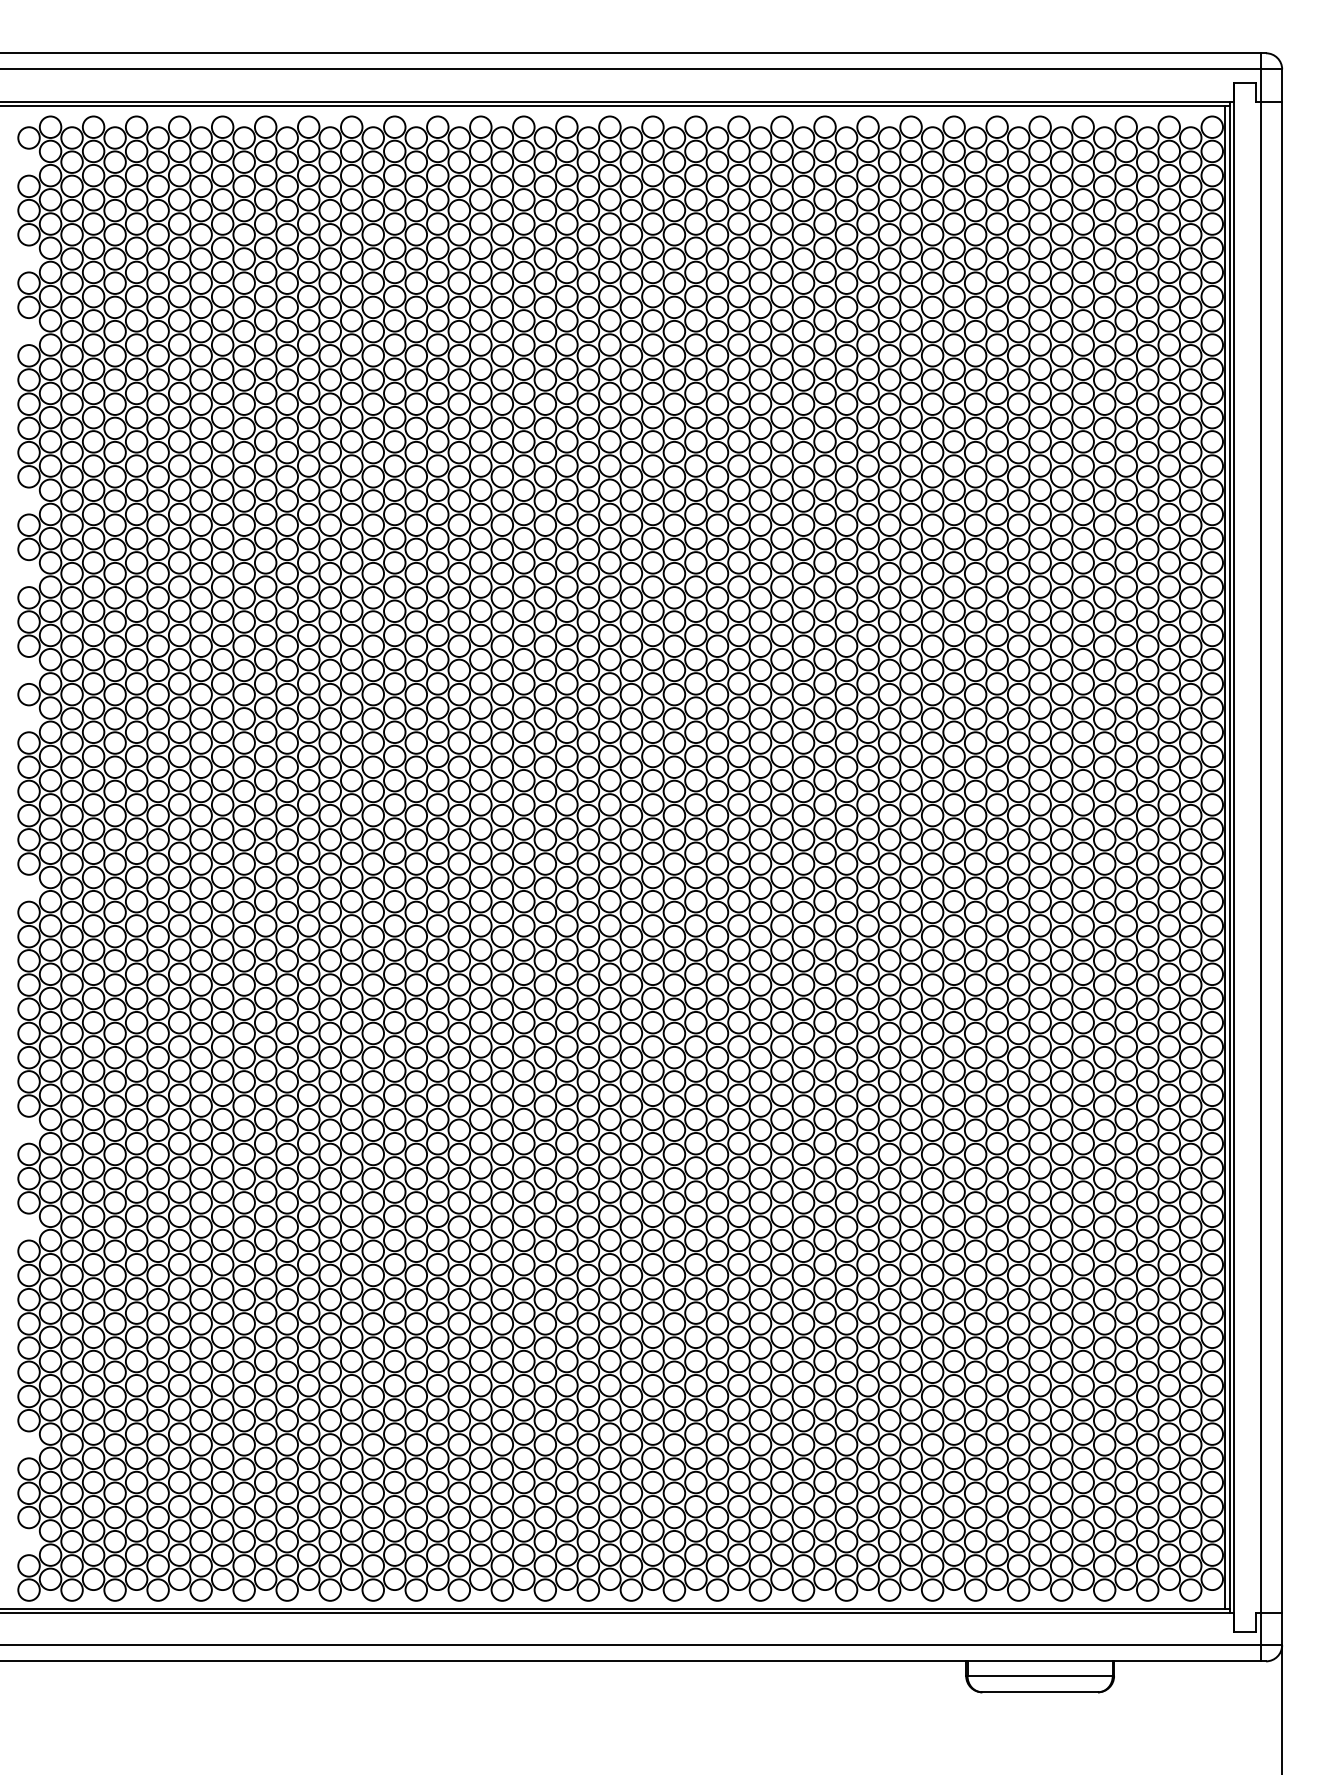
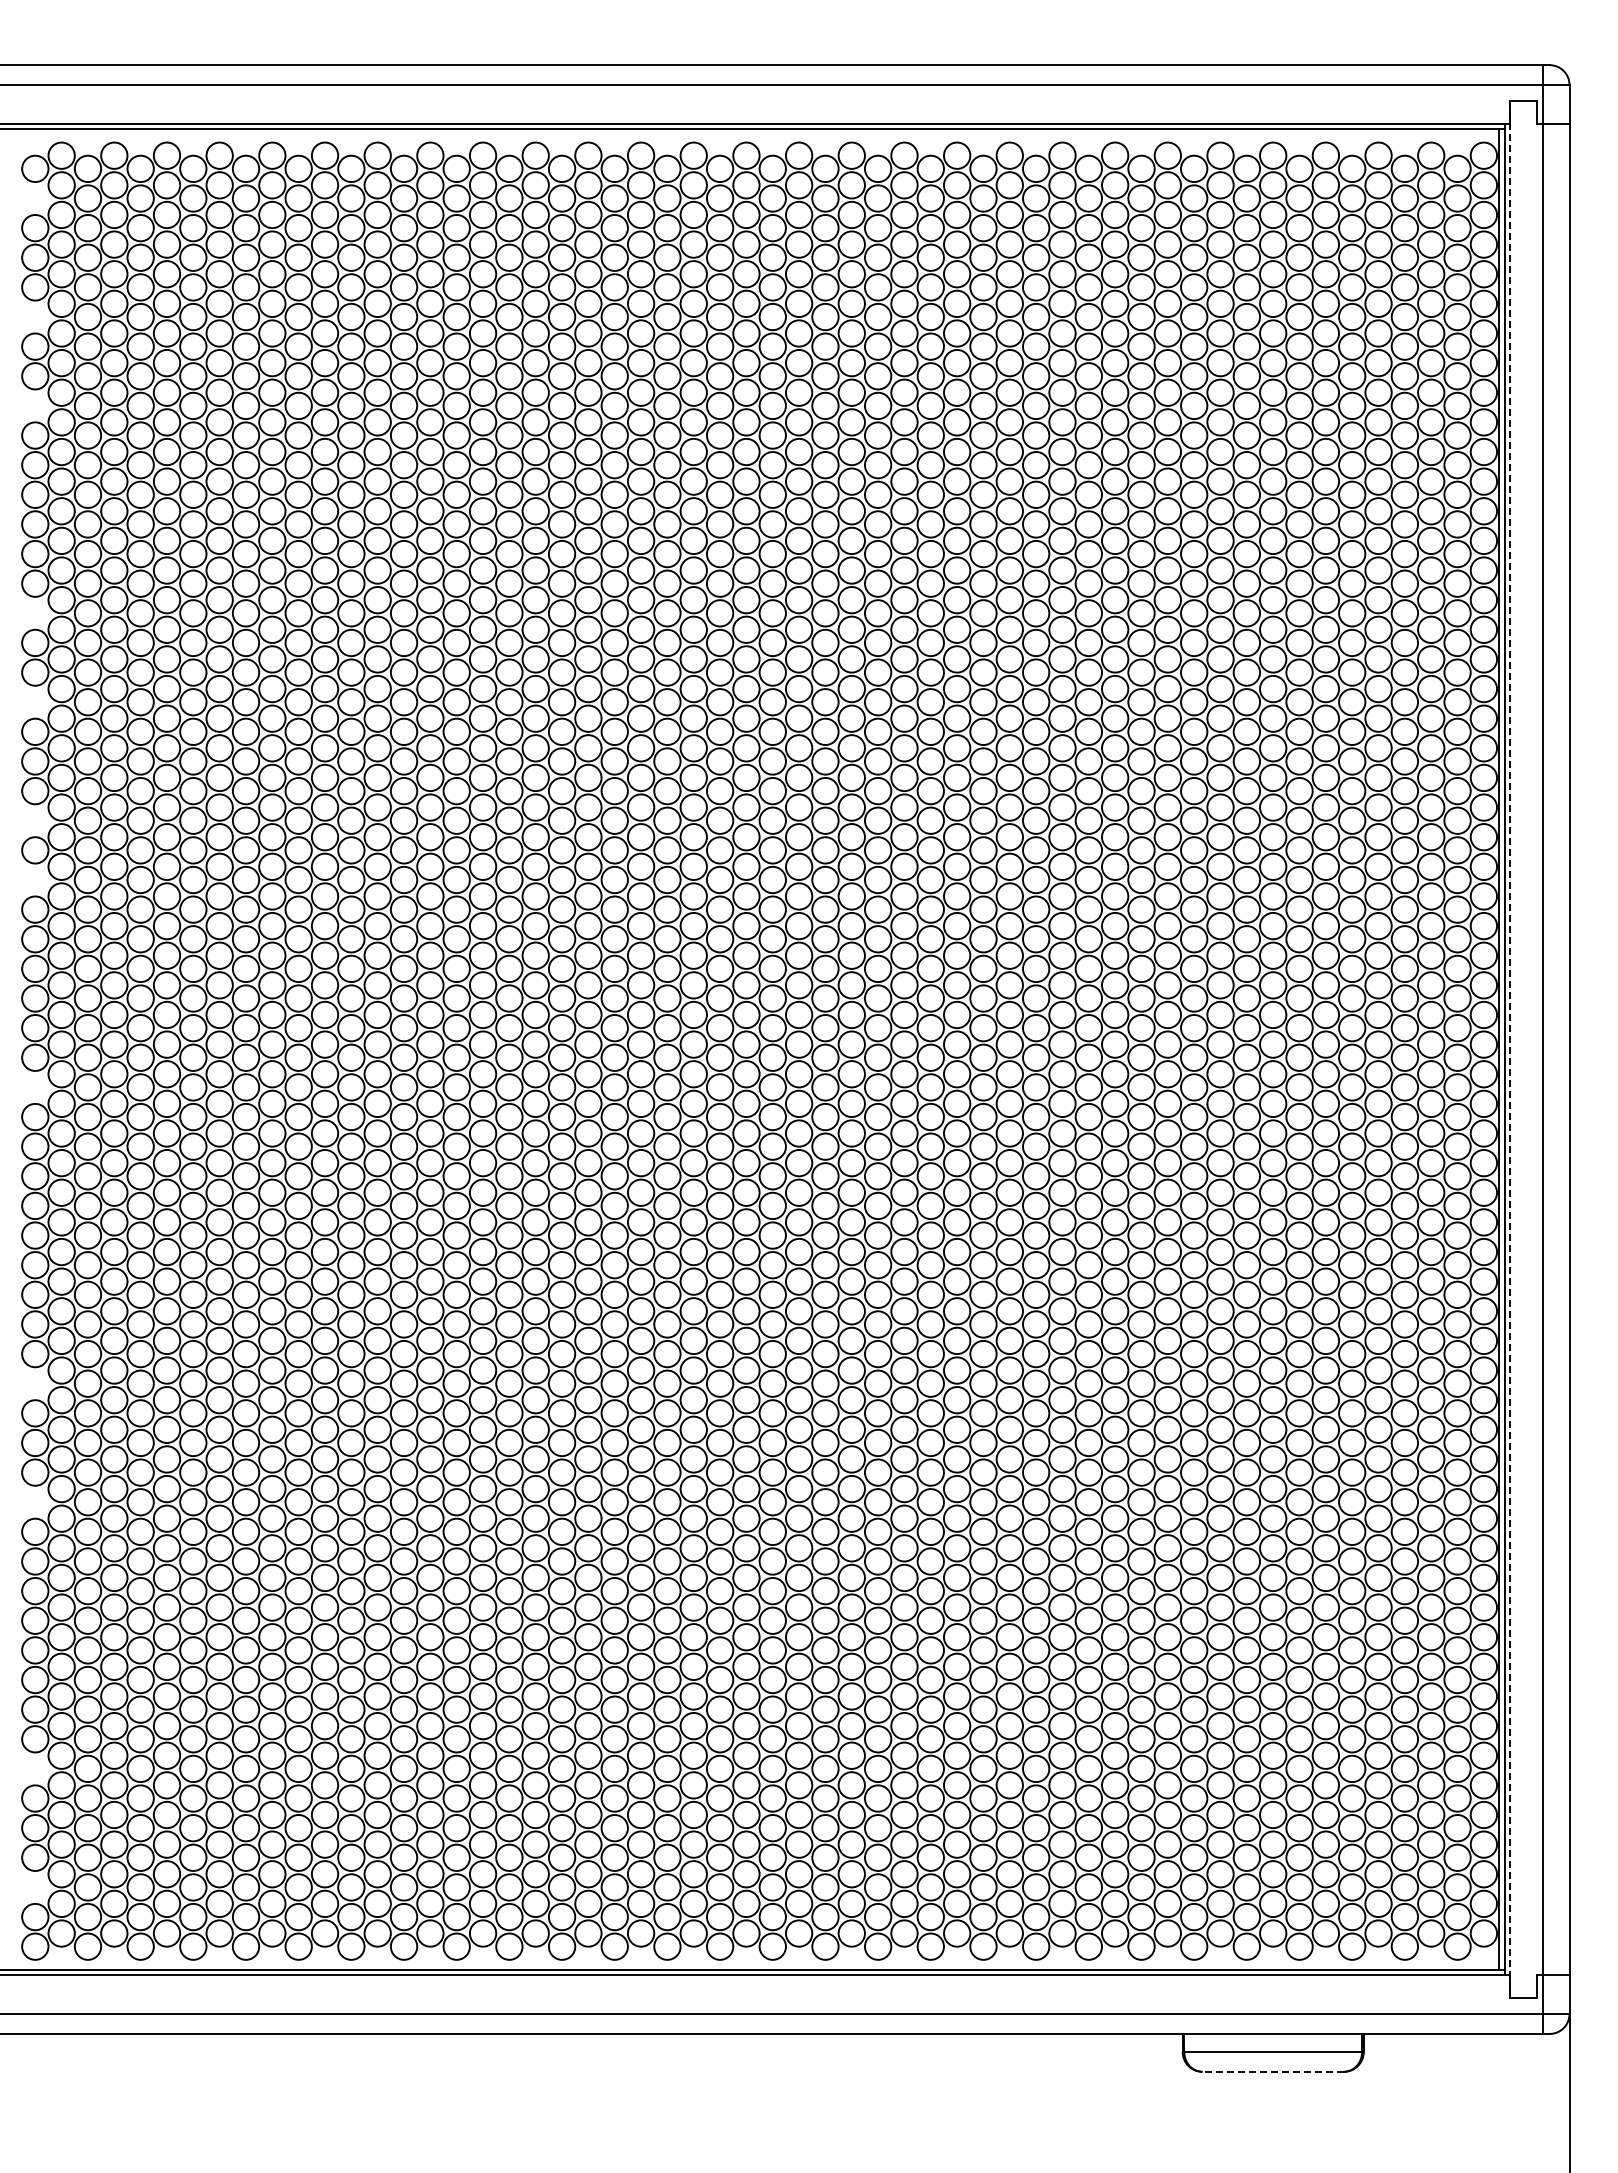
line: (1233, 858) -> (1510, 1050), solid -> dashed
line: (1040, 1692) -> (1273, 2071), solid -> dashed

